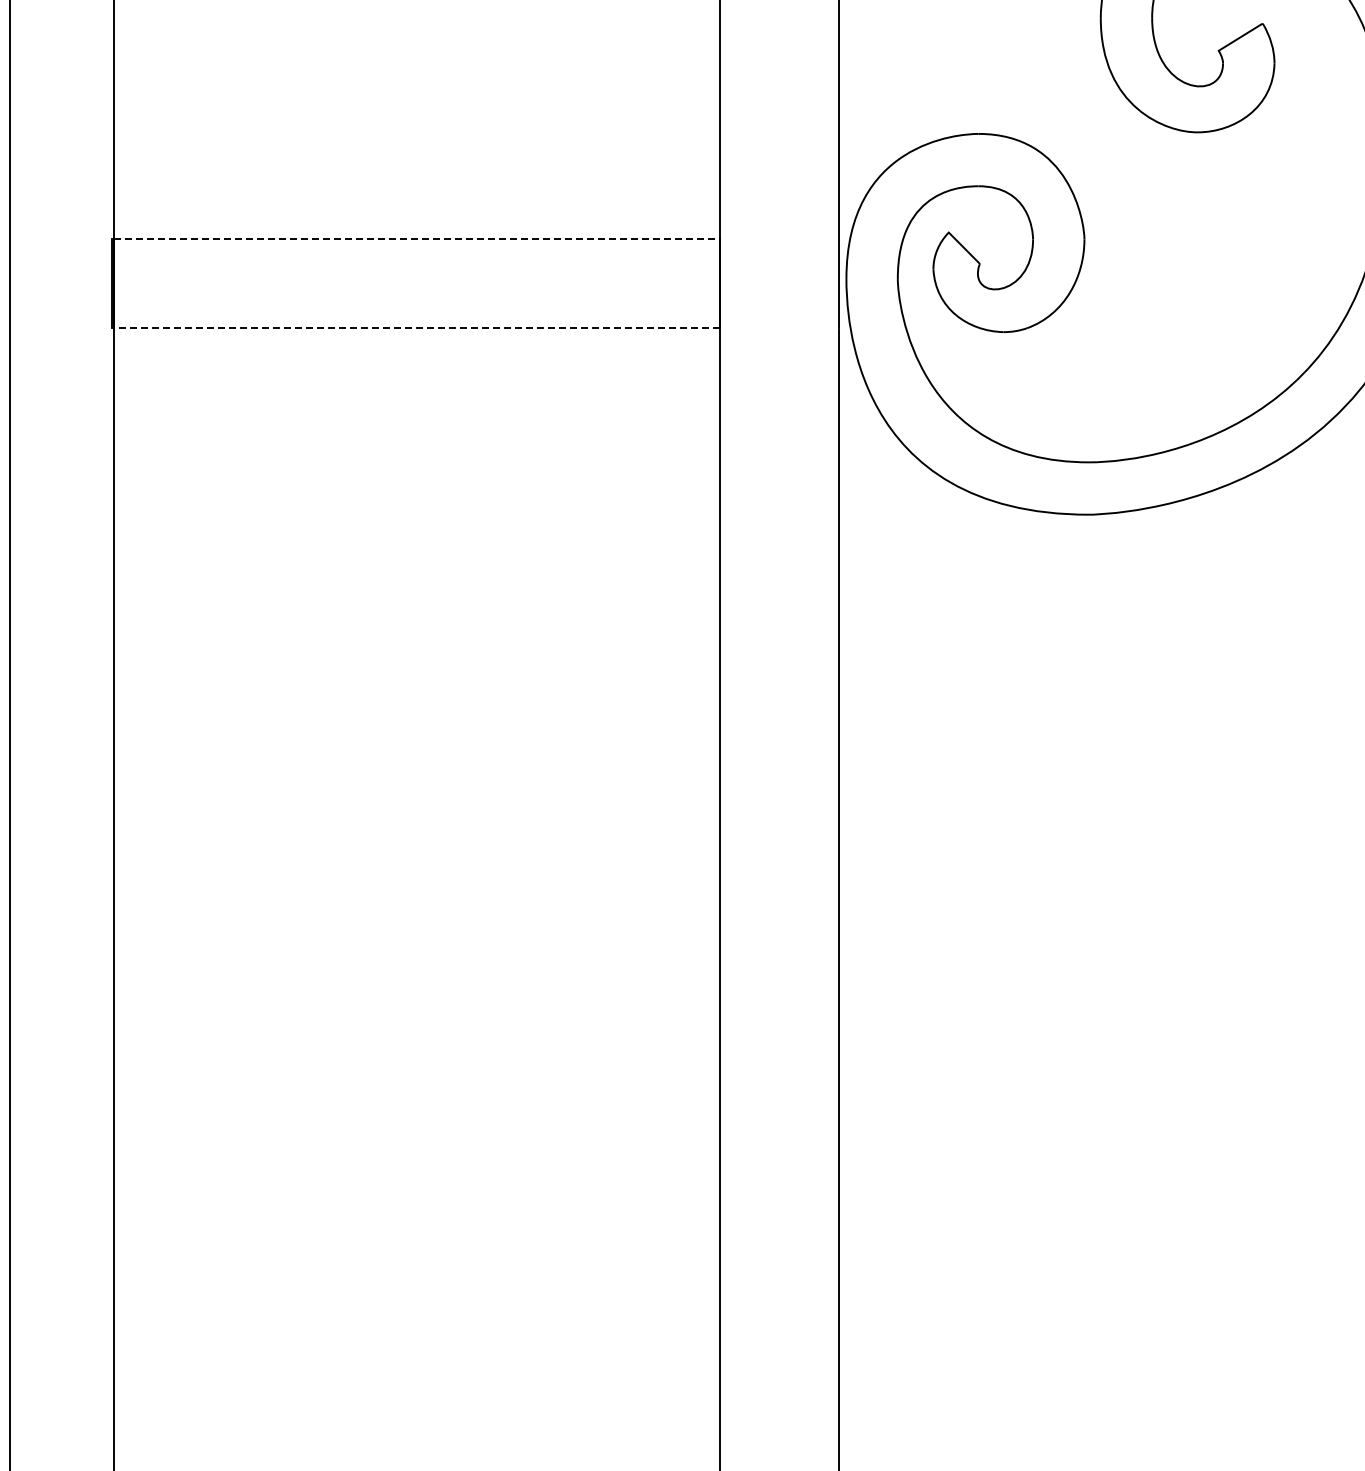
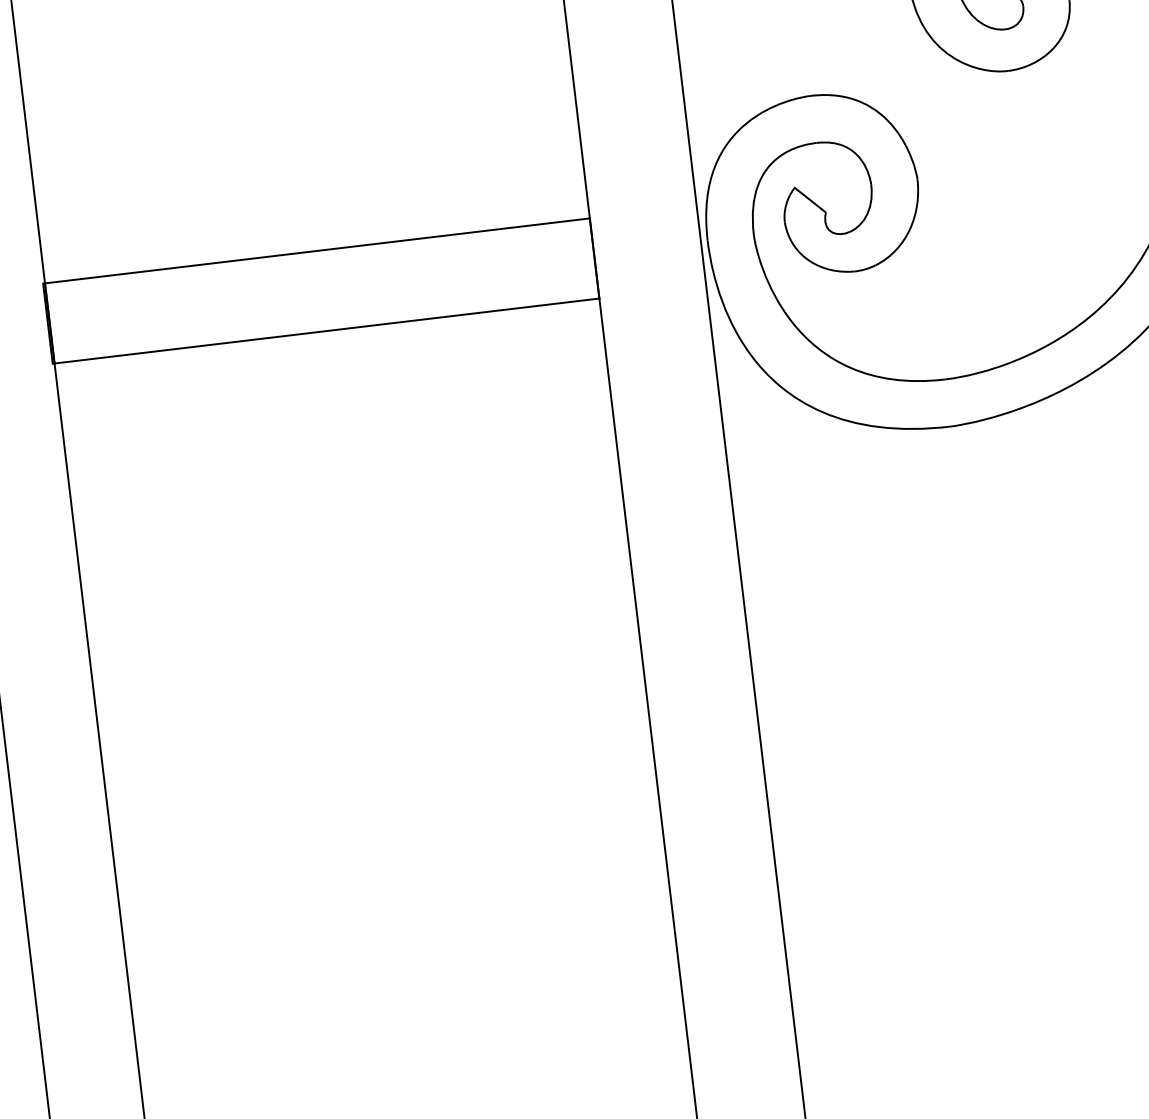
line: (417, 239) -> (317, 251), dashed -> solid
line: (417, 328) -> (327, 331), dashed -> solid

